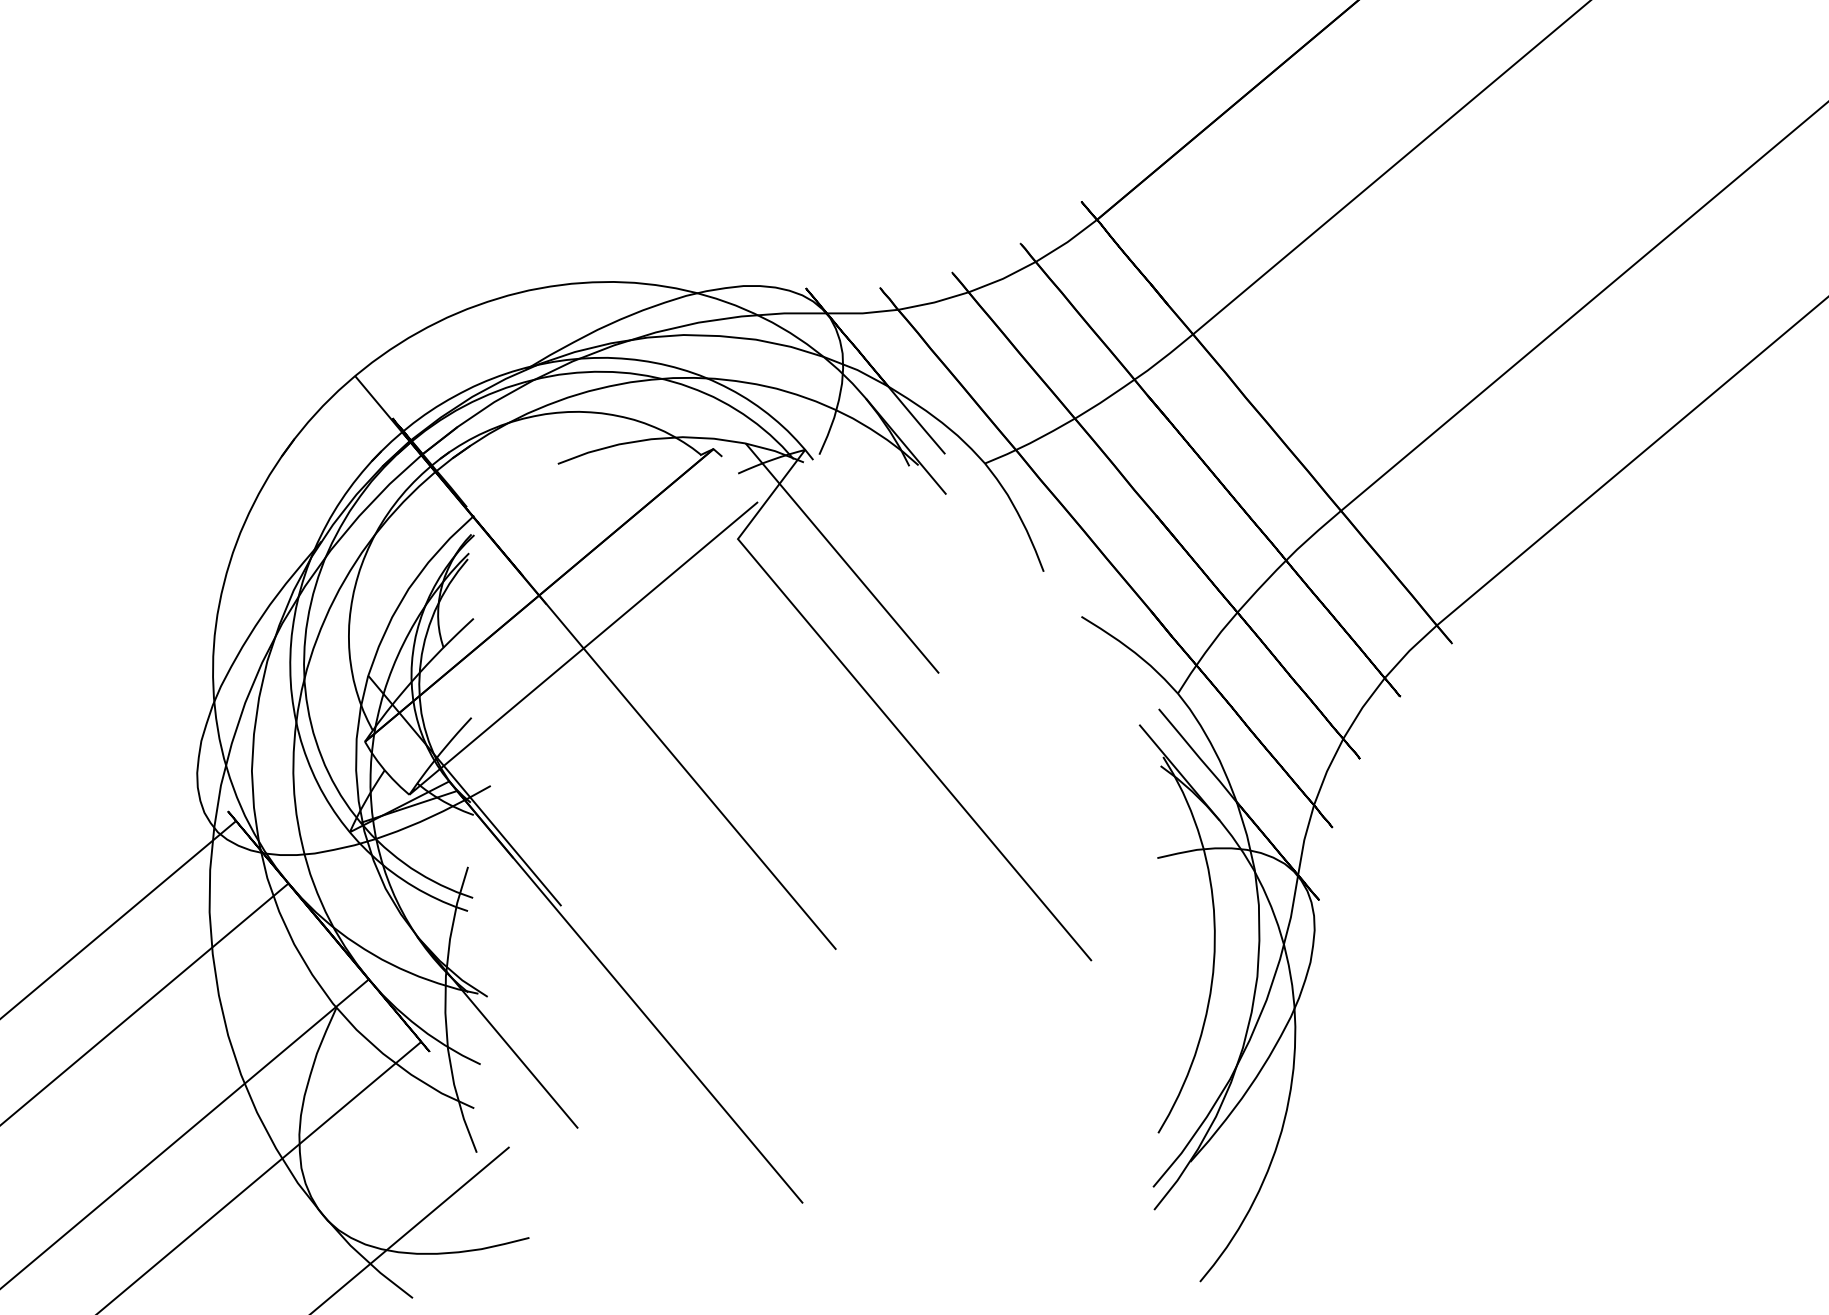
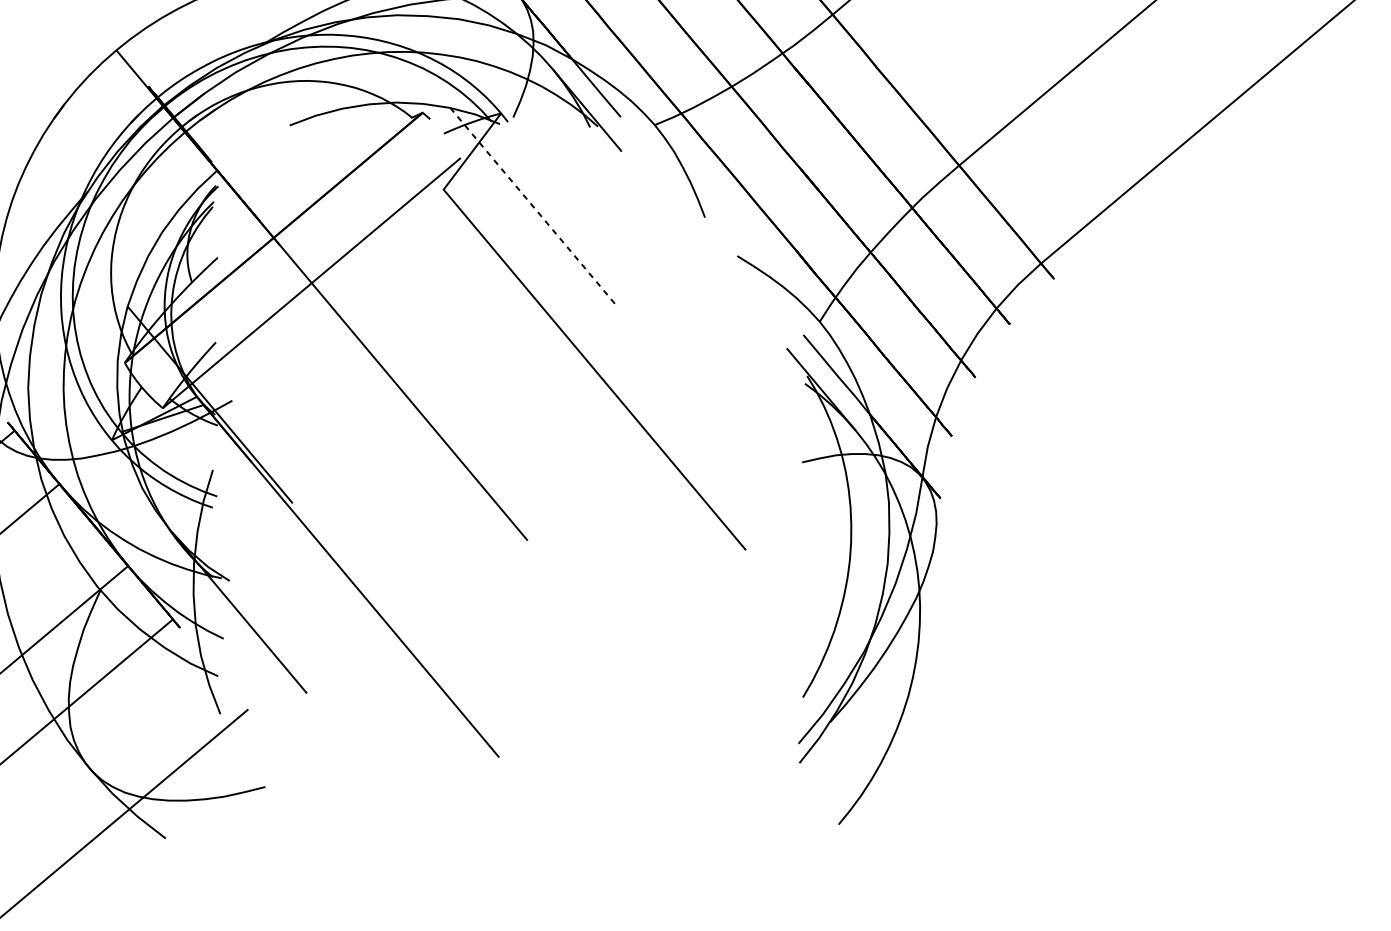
line: (842, 558) -> (533, 206), solid -> dashed

